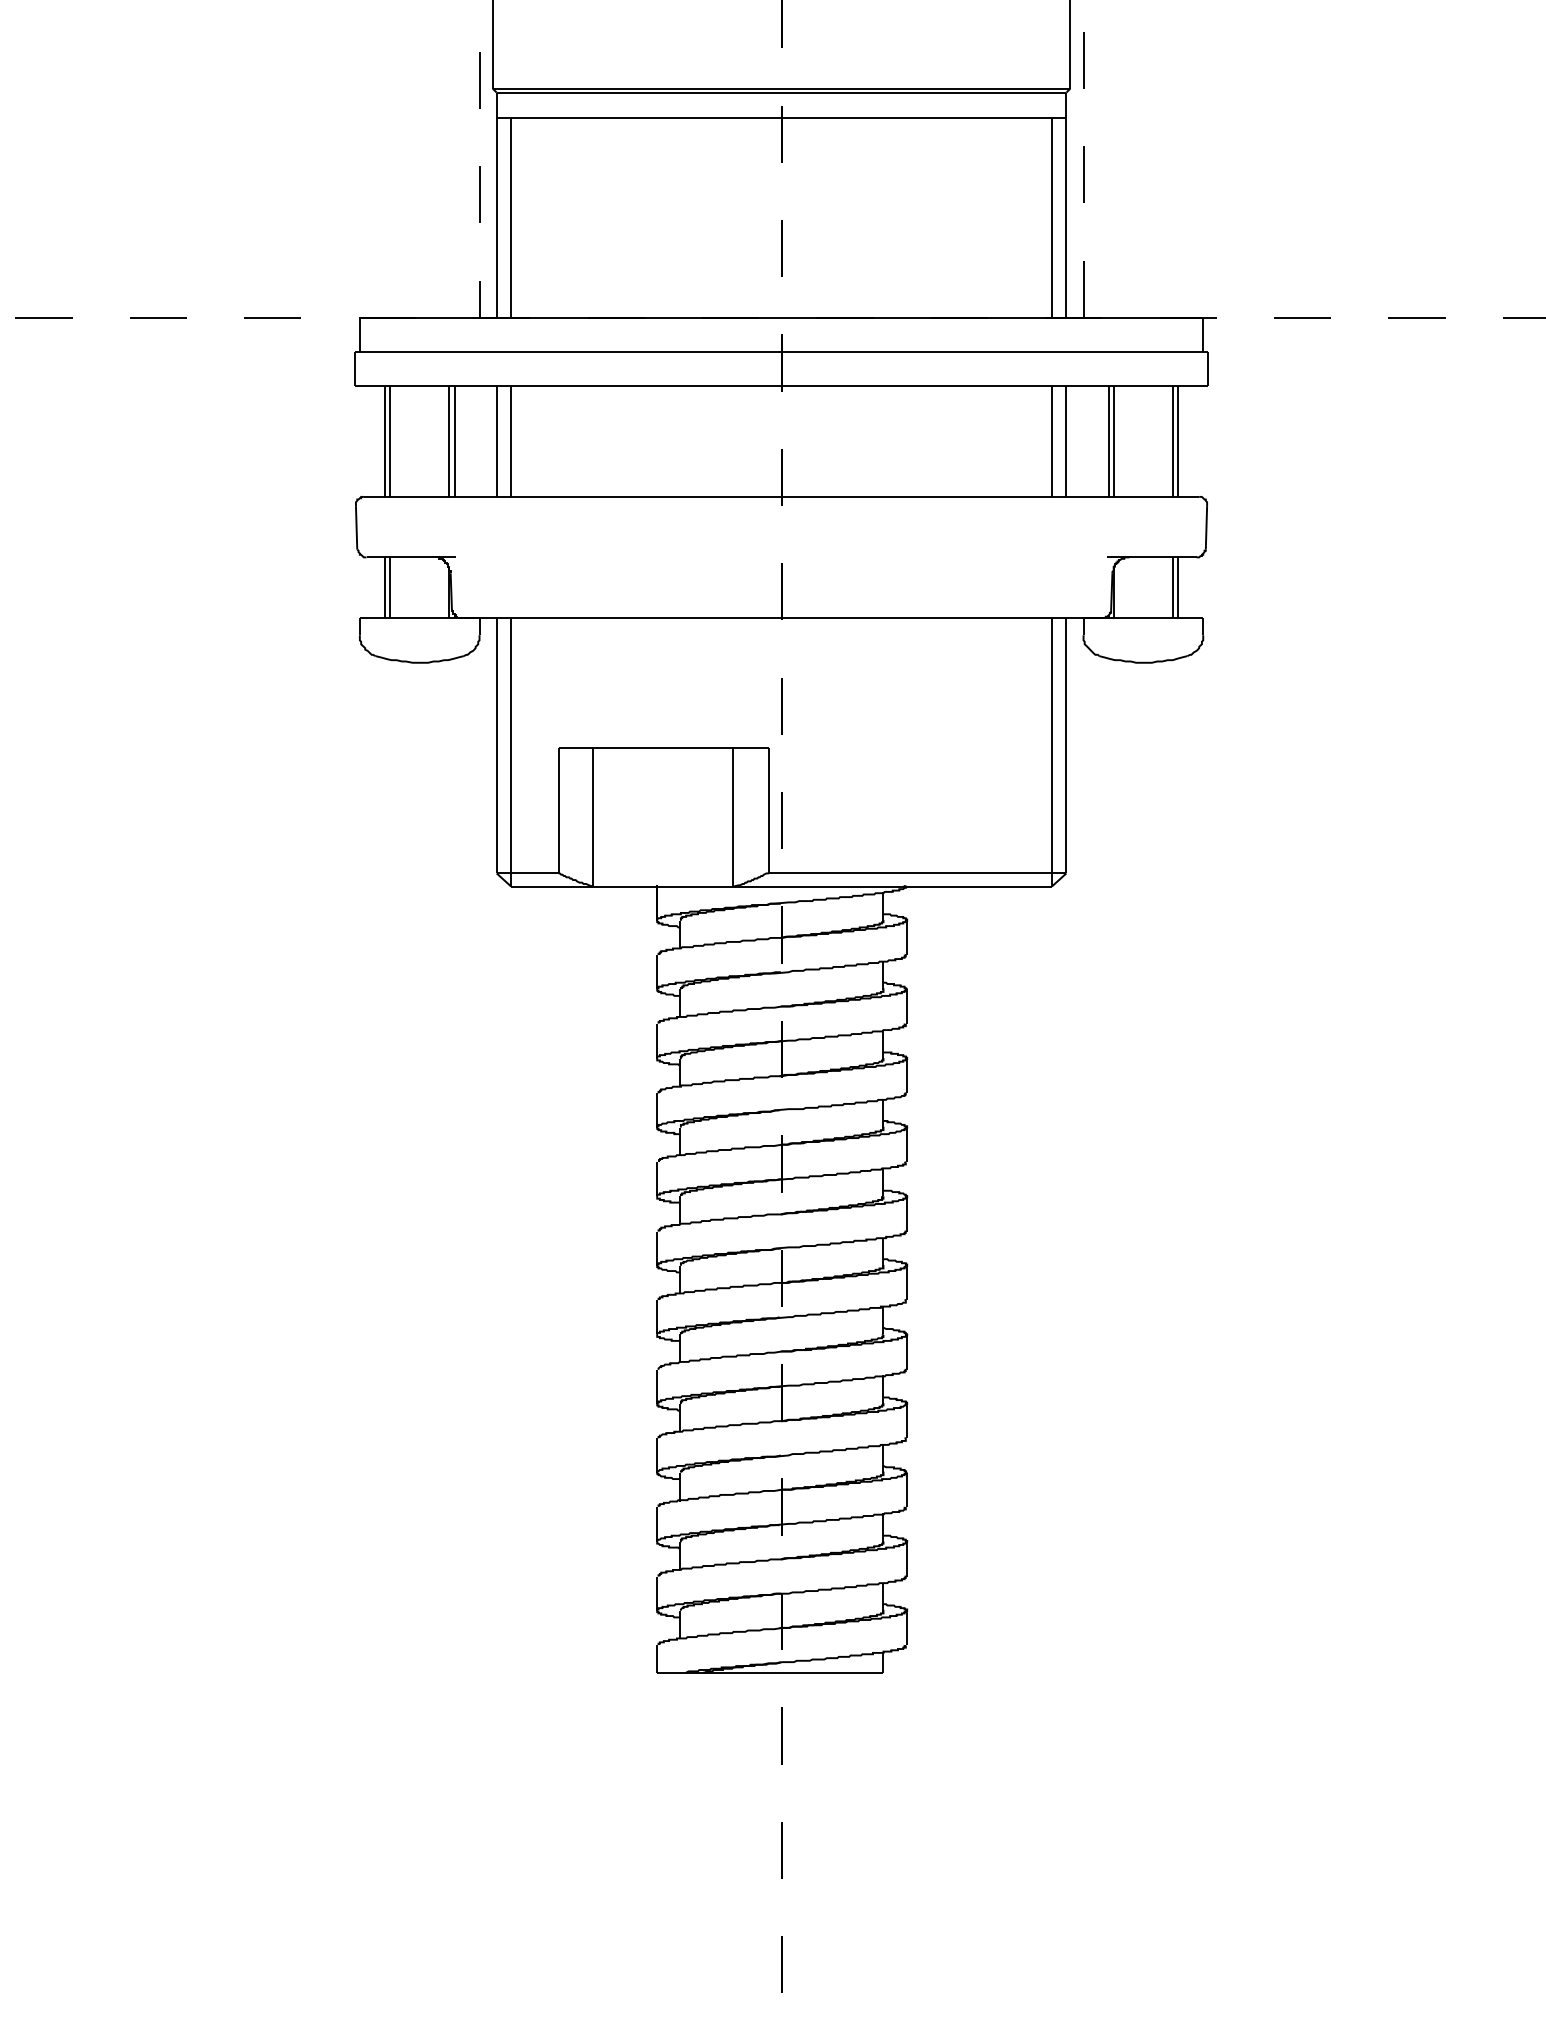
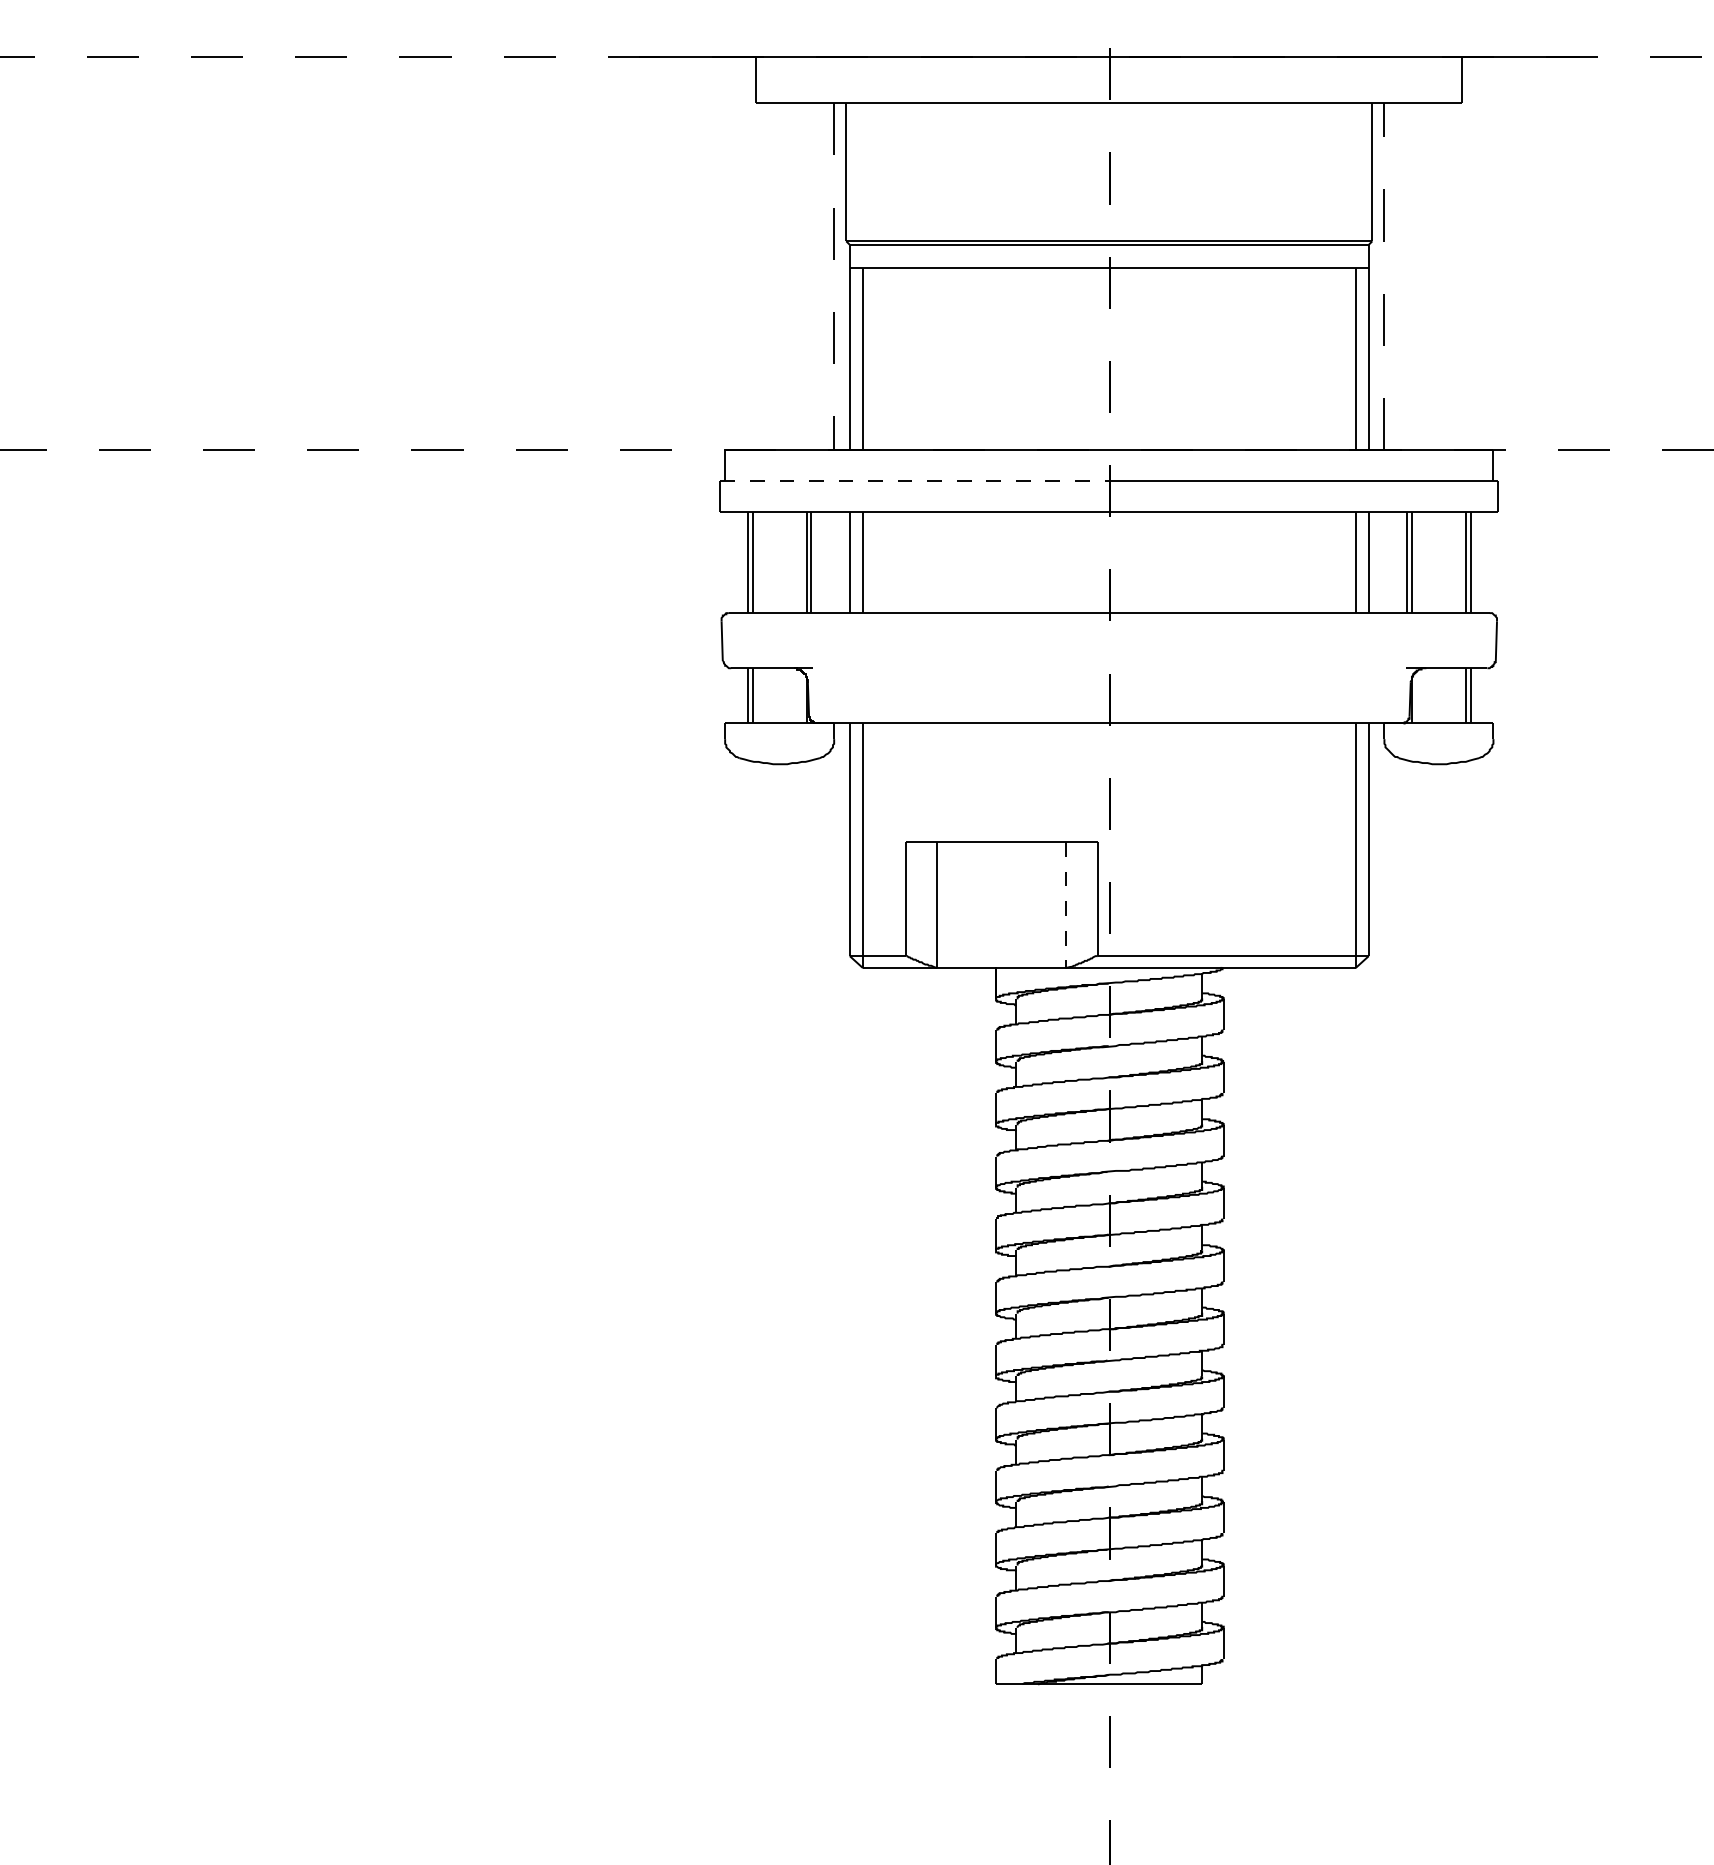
line: (568, 352) -> (915, 481), solid -> dashed
line: (733, 817) -> (1065, 905), solid -> dashed

